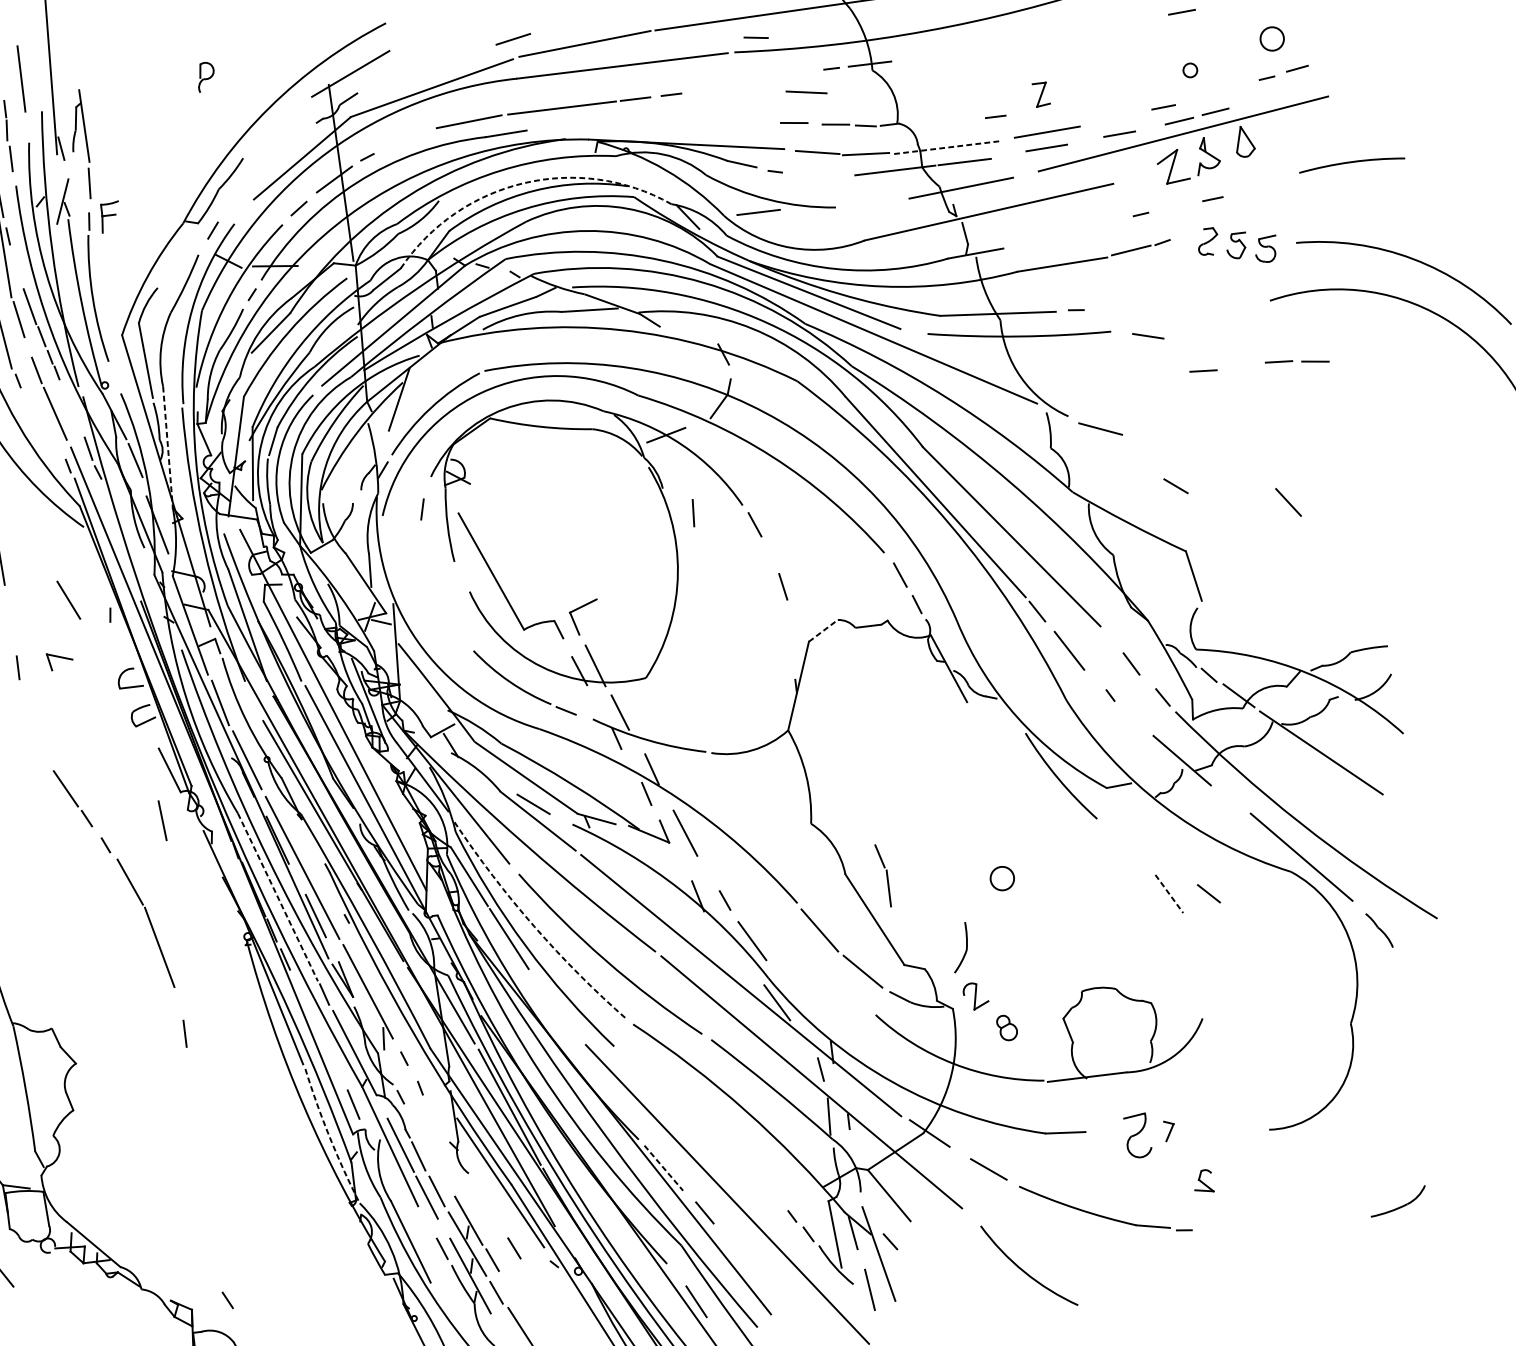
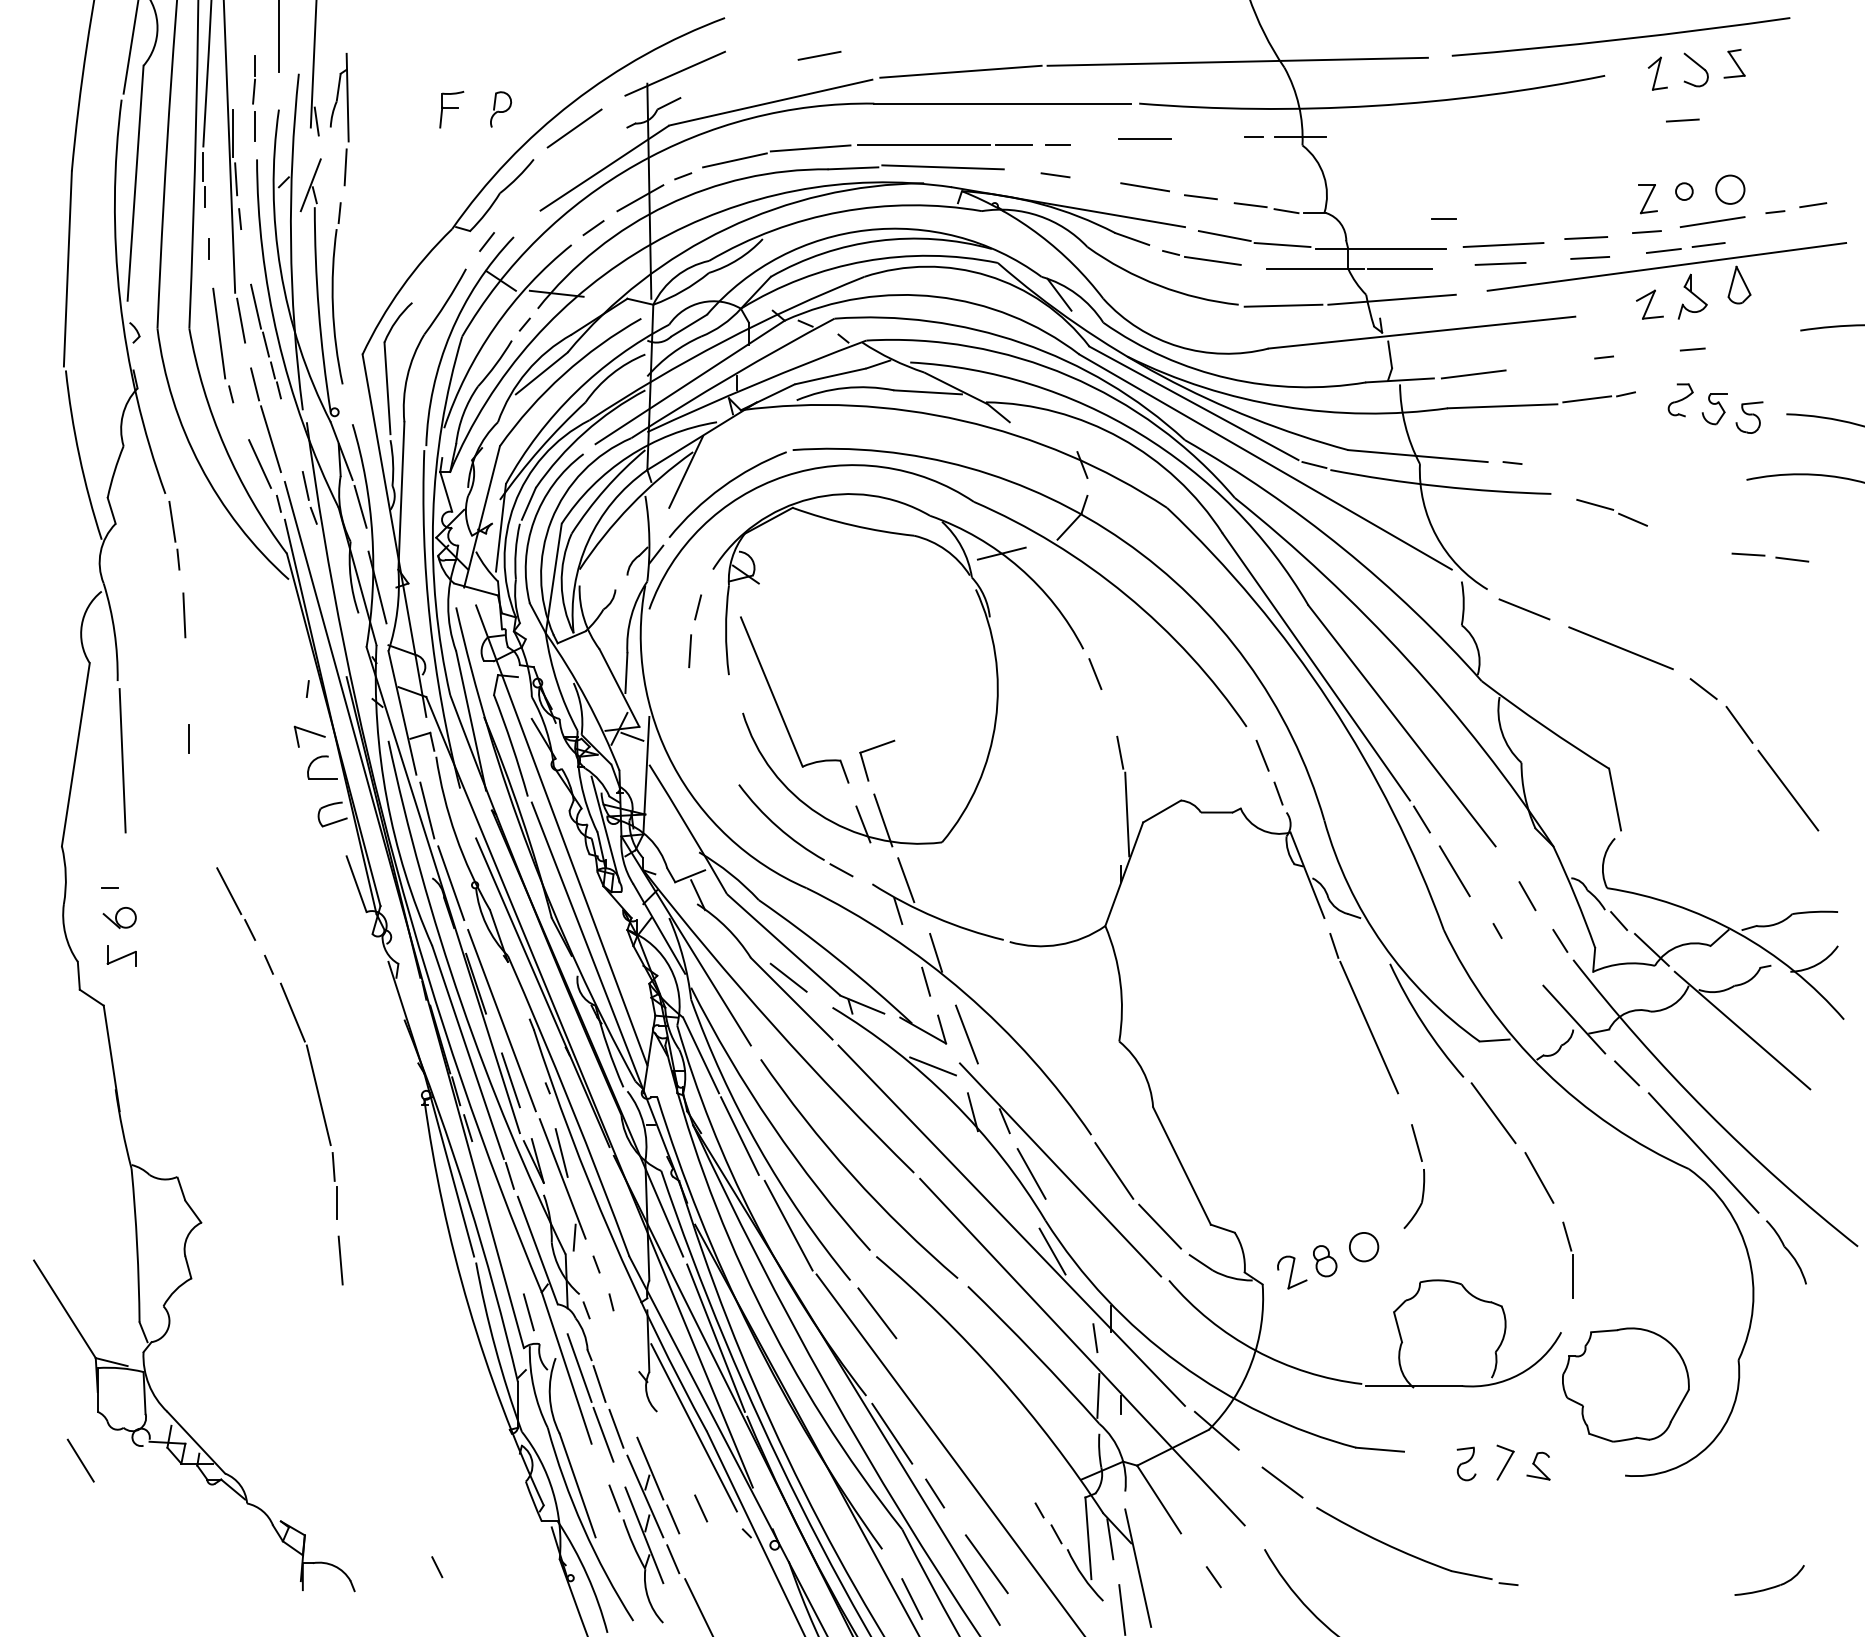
line: (756, 37) -> (1055, 175), moved
circle: (1272, 38) -> (1730, 189), moved
line: (513, 39) -> (819, 55), moved
part: (206, 77) -> (501, 109), moved
line: (806, 92) -> (1144, 187), moved
line: (1216, 92) -> (1712, 222), added
part: (1041, 95) -> (1647, 199), moved
line: (1114, 118) -> (1586, 238), added
line: (579, 124) -> (942, 167), added
line: (273, 128) -> (574, 128), added
line: (407, 139) -> (734, 160), added
line: (947, 147) -> (1381, 249), dashed -> solid
part: (1172, 166) -> (1649, 304), size x0.71
line: (810, 173) -> (1212, 260), added
arc: (523, 183) -> (866, 230), dashed -> solid
line: (872, 203) -> (1283, 305), added
line: (758, 211) -> (1144, 138), moved
part: (110, 216) -> (451, 109), moved
line: (1035, 241) -> (1473, 374), added
line: (914, 331) -> (1314, 465), added
line: (1180, 344) -> (1632, 519), added
line: (1203, 370) -> (1656, 554), removed
line: (168, 447) -> (401, 495), dashed -> solid
line: (1183, 451) -> (1620, 648), added
line: (1175, 486) -> (1703, 689), moved
line: (692, 513) -> (689, 651), moved
line: (1335, 551) -> (1788, 790), added
line: (68, 599) -> (259, 463), moved
line: (823, 630) -> (1162, 811), dashed -> solid
line: (795, 636) -> (1127, 814), added
part: (59, 660) -> (309, 736), moved
part: (1009, 776) -> (1364, 1013), added
line: (162, 820) -> (340, 1260), moved
line: (1125, 845) -> (1493, 1113), added
line: (660, 862) -> (932, 1066), added
part: (882, 875) -> (1567, 1259), moved
line: (1064, 877) -> (1416, 1142), added
circle: (1002, 878) -> (1364, 1247), moved
line: (1169, 893) -> (1539, 1177), dashed -> solid
line: (1209, 893) -> (1627, 1073), moved
line: (278, 897) -> (468, 1052), dashed -> solid
arc: (534, 927) -> (772, 1125), dashed -> solid
part: (1379, 930) -> (1786, 1252), size x1.43
line: (775, 934) -> (1060, 1169), added
part: (965, 946) -> (1421, 1198), moved
line: (364, 970) -> (561, 1152), added
line: (178, 1004) -> (333, 1166), added
line: (558, 1007) -> (788, 1225), added
part: (1007, 1028) -> (1325, 1261), moved
part: (1260, 1054) -> (1625, 1384), added
line: (639, 1070) -> (877, 1313), added
part: (1169, 1130) -> (1505, 1462), size x1.43
part: (1137, 1135) -> (1466, 1463), size x0.62
arc: (329, 1137) -> (495, 1348), dashed -> solid
line: (663, 1167) -> (892, 1433), dashed -> solid
part: (1203, 1180) -> (1538, 1465), moved
line: (890, 1242) -> (1213, 1577), moved
line: (754, 1266) -> (986, 1564), added
line: (228, 1300) -> (437, 1567), moved

